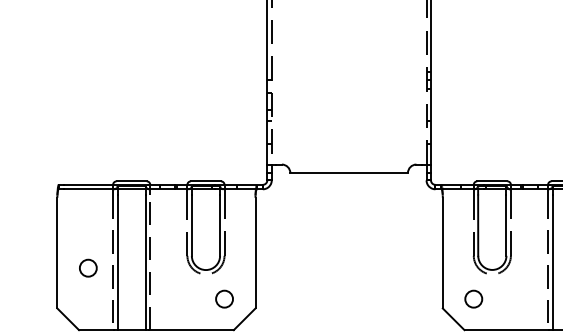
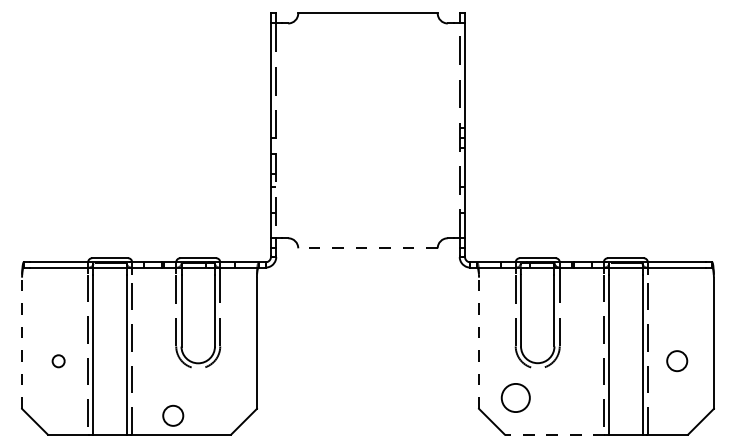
line: (349, 173) -> (368, 248), solid -> dashed
line: (57, 253) -> (22, 343), solid -> dashed
line: (443, 253) -> (479, 343), solid -> dashed
circle: (88, 268) -> (58, 361), size x0.6
circle: (224, 298) -> (173, 415), moved
circle: (473, 298) -> (515, 397), size x1.4
line: (506, 330) -> (554, 434), solid -> dashed

